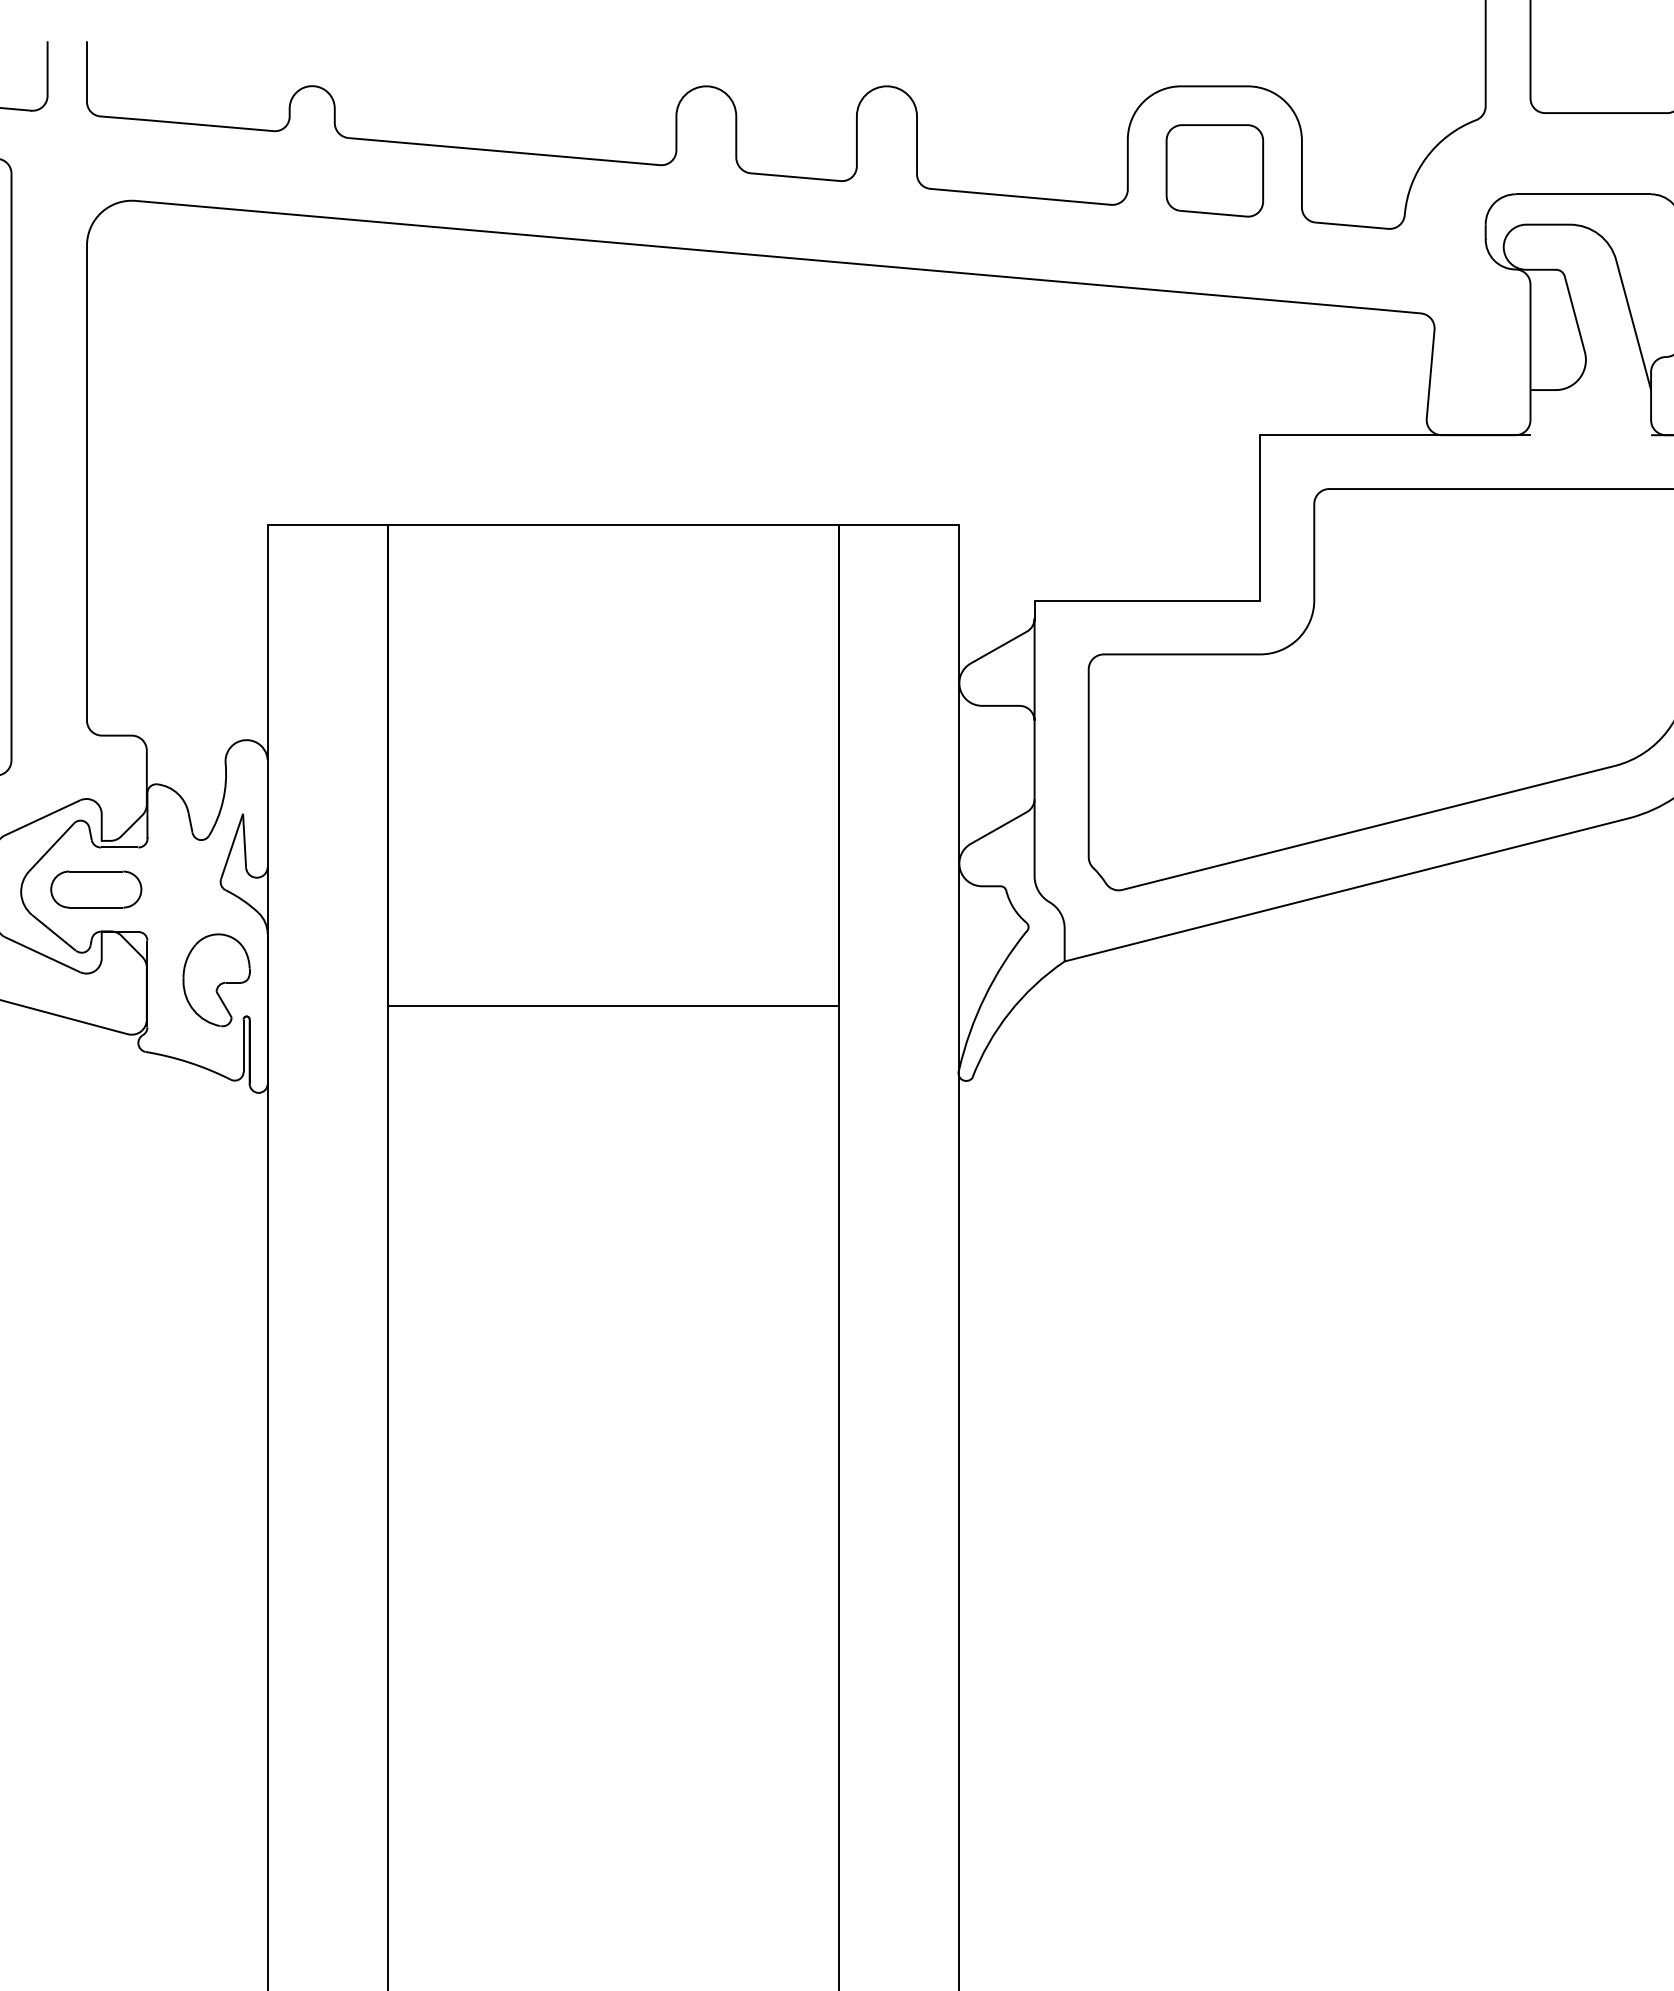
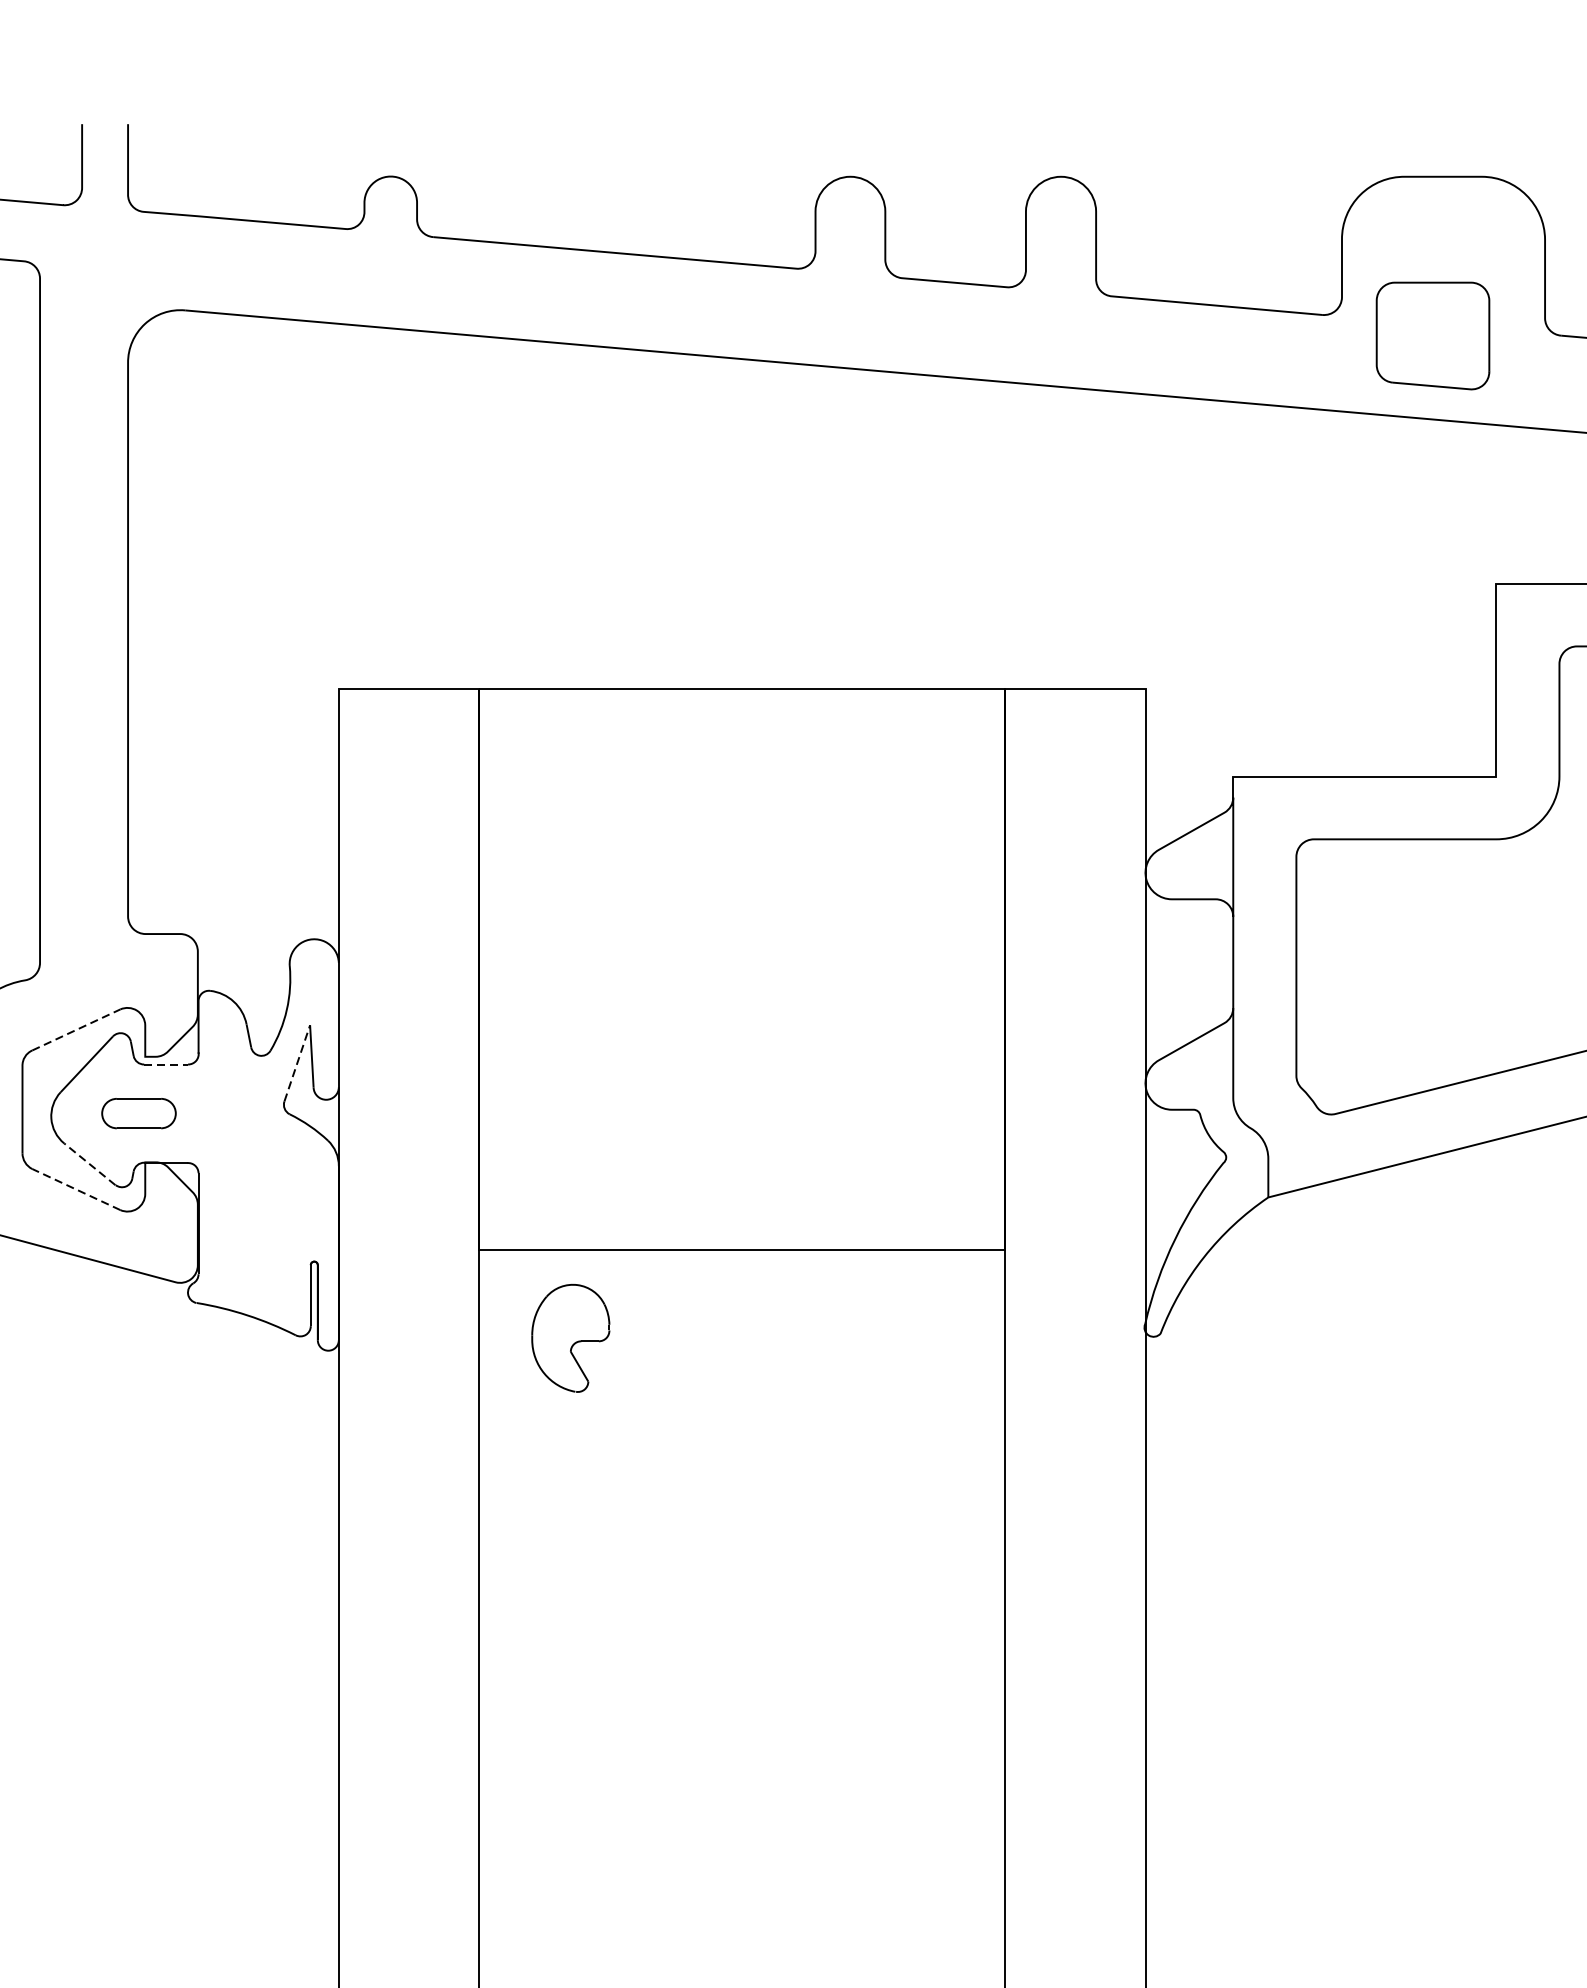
part: (1214, 170) -> (1432, 335), moved
line: (42, 817) -> (76, 1029), solid -> dashed
line: (232, 845) -> (297, 1062), solid -> dashed
line: (119, 847) -> (165, 1064), solid -> dashed
part: (96, 889) -> (139, 1113), size x0.7
line: (53, 932) -> (89, 1163), solid -> dashed
line: (42, 954) -> (76, 1189), solid -> dashed
part: (216, 980) -> (570, 1338), moved

